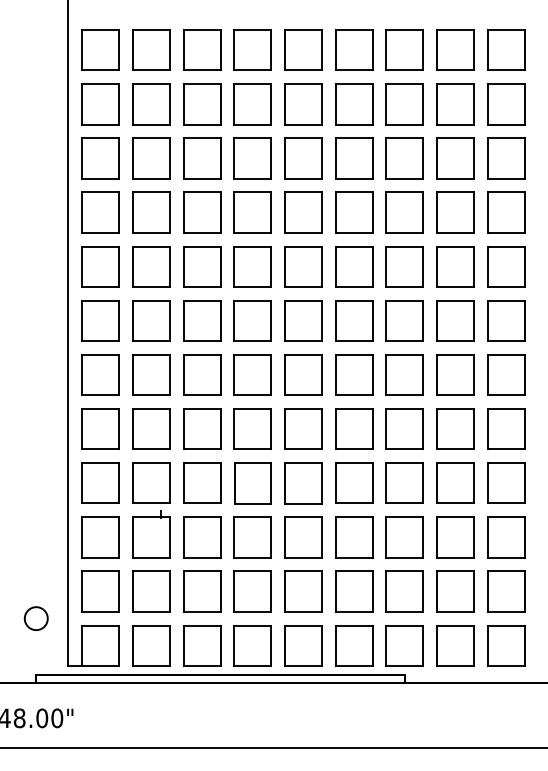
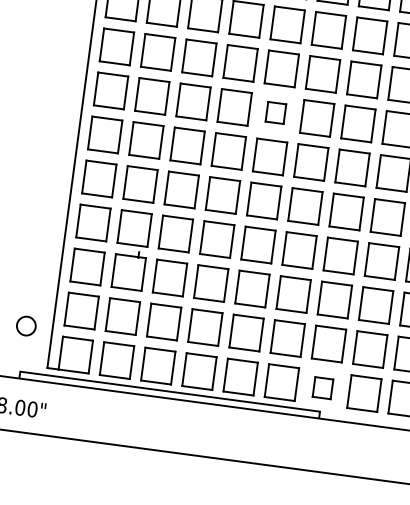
part: (303, 320) -> (276, 112), size x0.6
part: (404, 645) -> (322, 387), size x0.6

